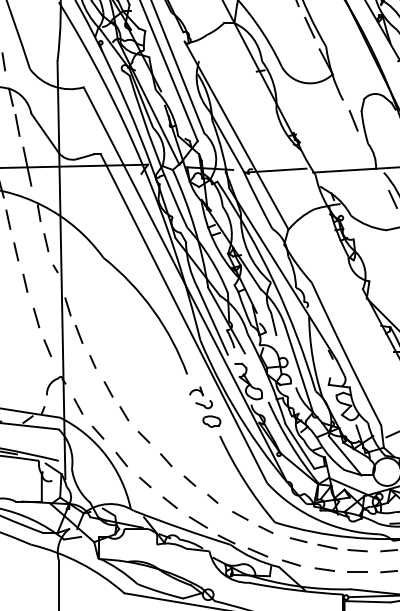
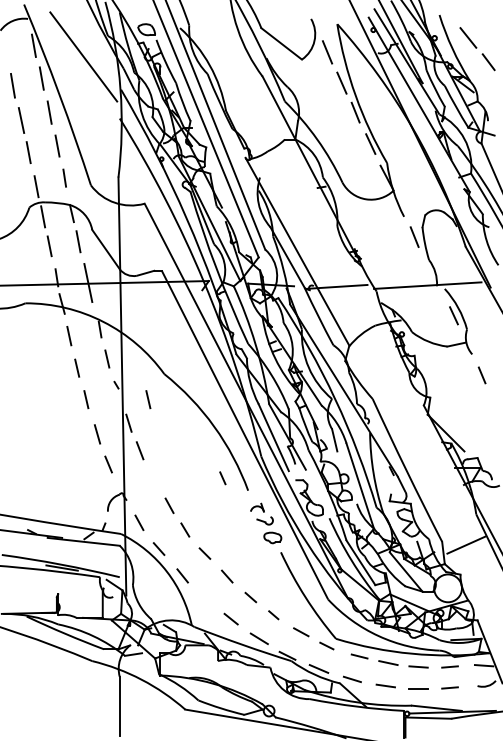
line: (87, 283) -> (148, 399), added
line: (92, 362) -> (222, 478), moved
line: (145, 482) -> (206, 598), removed

